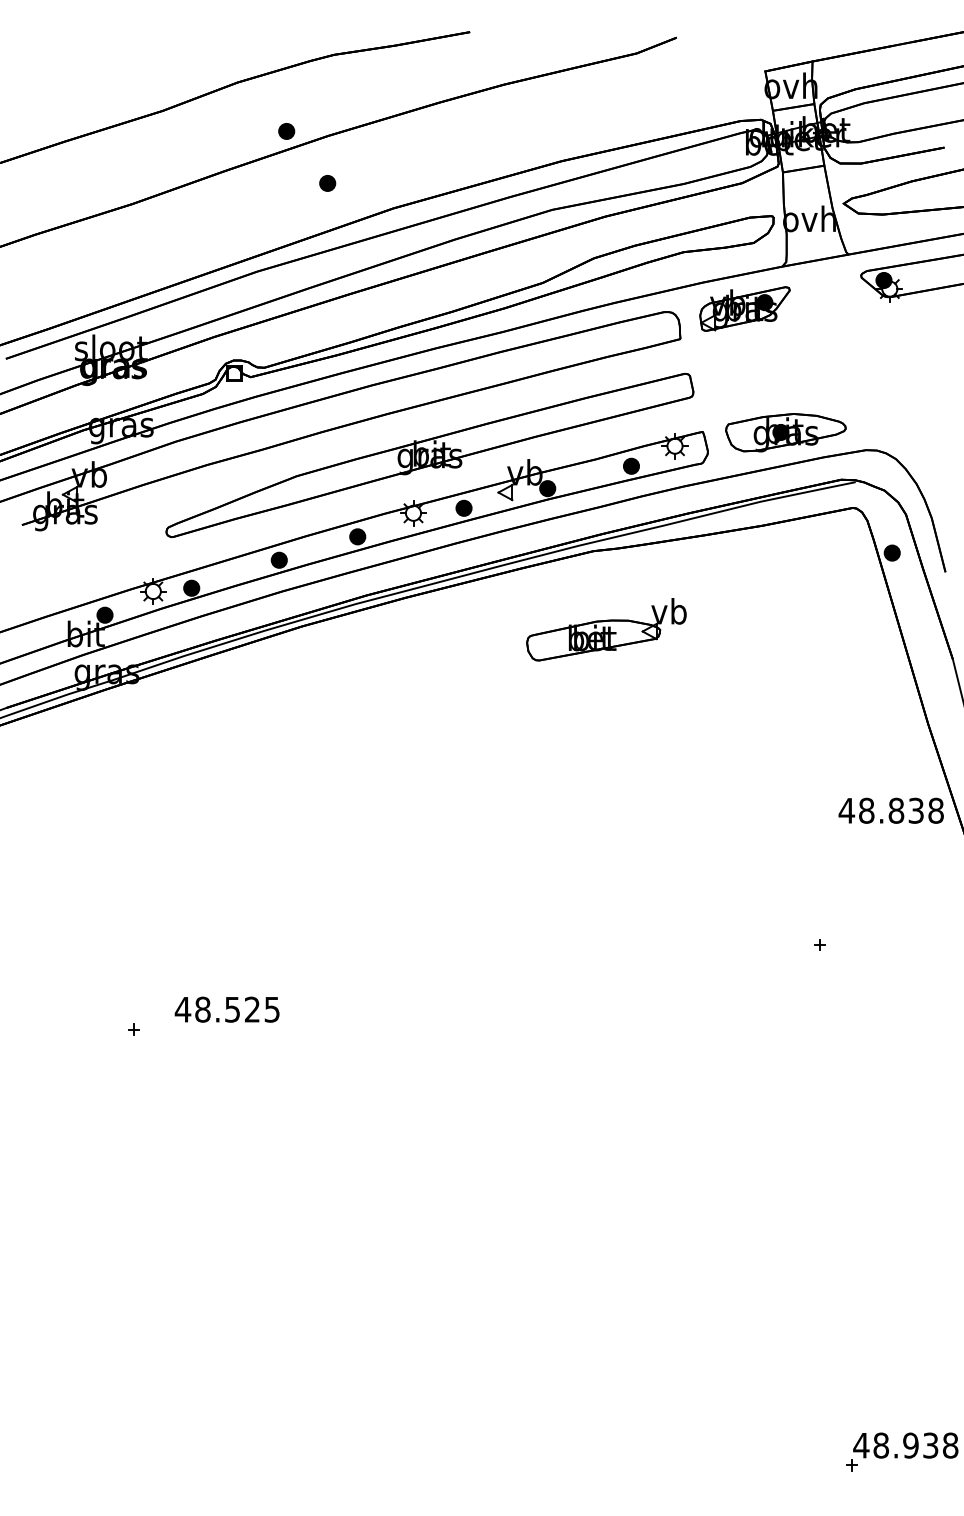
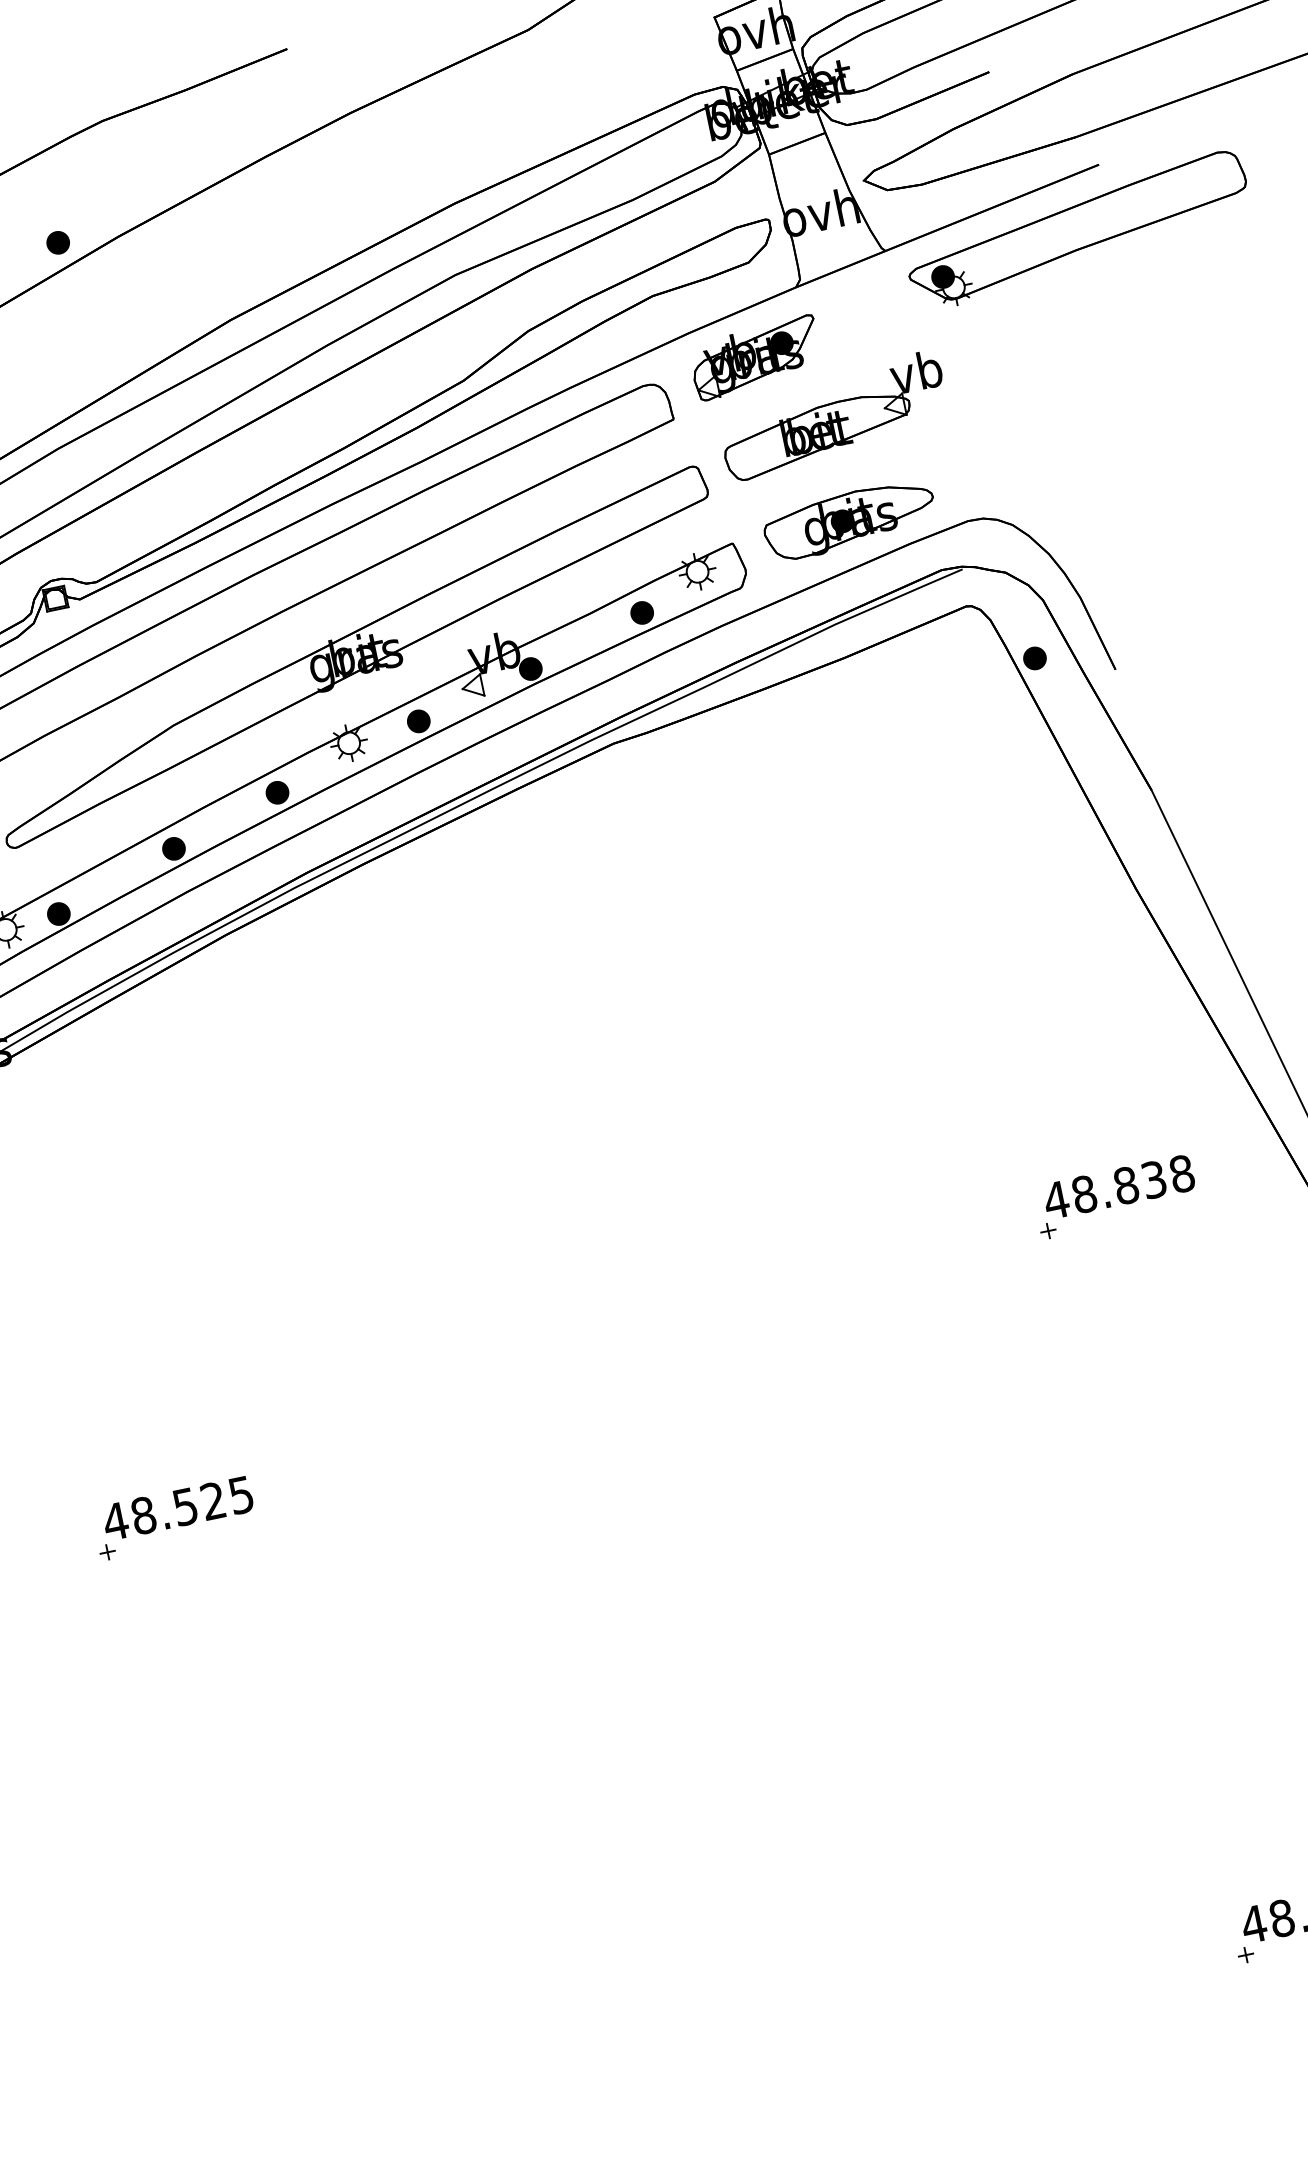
part: (327, 183) -> (130, 304), removed
part: (606, 629) -> (833, 416), moved
text: (890, 810) -> (1117, 1186), moved
text: (226, 1009) -> (176, 1508), moved

